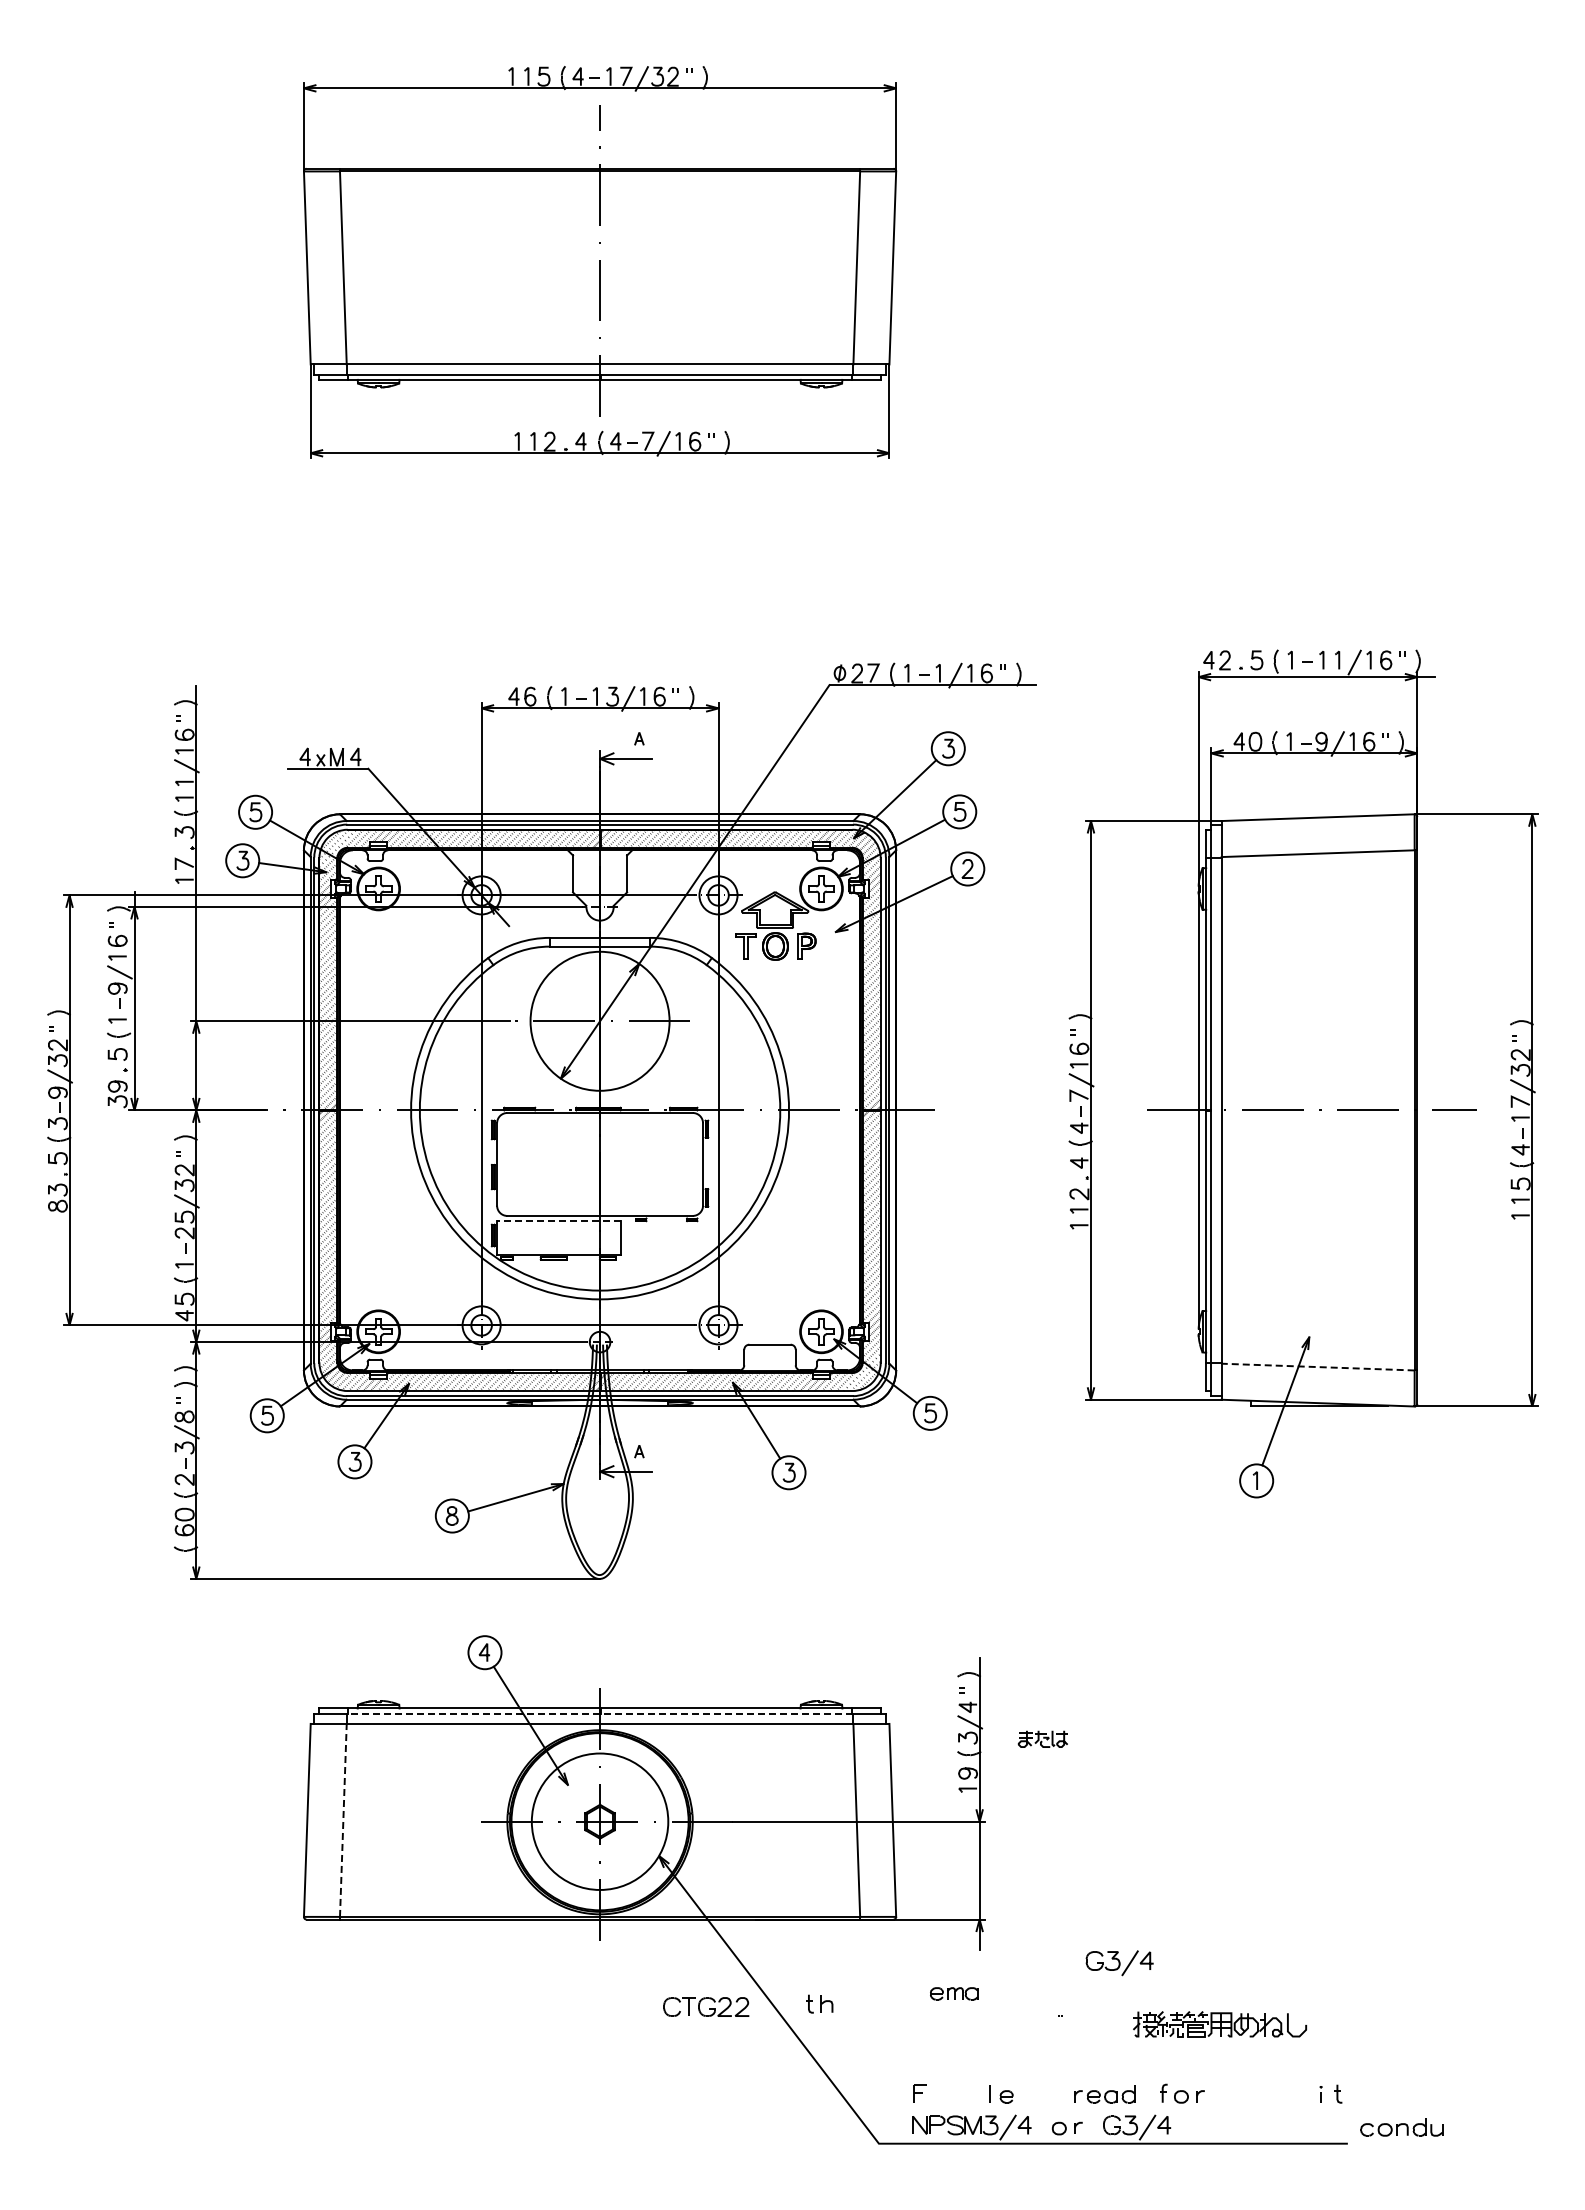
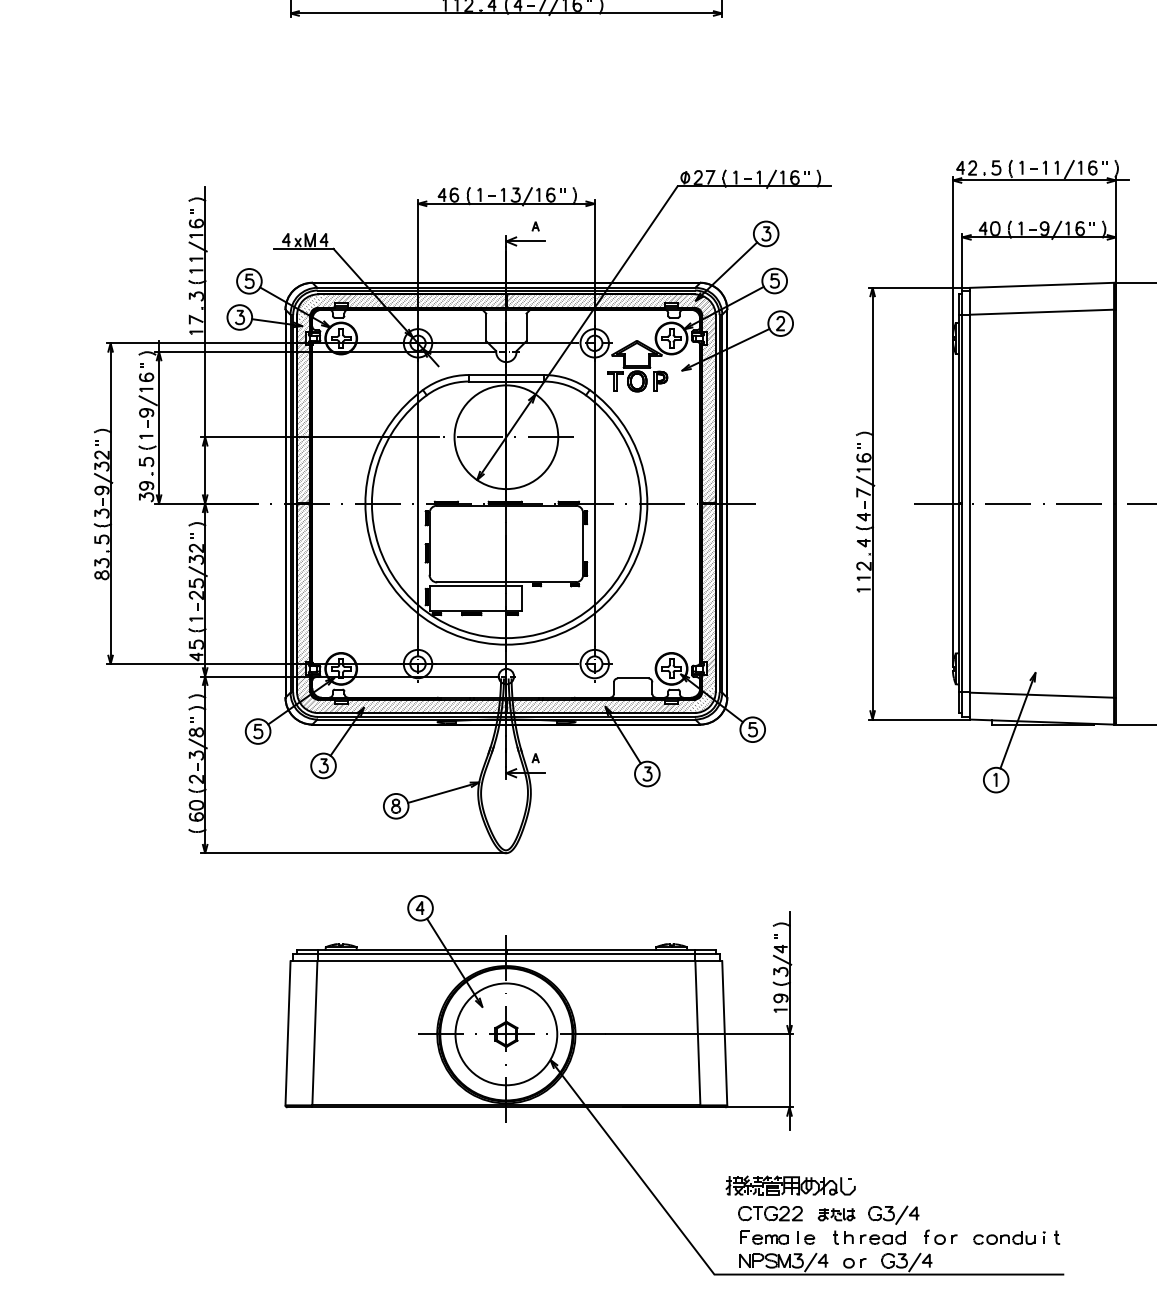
line: (558, 1221) -> (475, 586), dashed -> solid
line: (1318, 1367) -> (1042, 695), dashed -> solid
line: (600, 1713) -> (506, 953), dashed -> solid
part: (1042, 1738) -> (836, 1213), moved
line: (343, 1820) -> (314, 1033), dashed -> solid
part: (1119, 1963) -> (893, 1215), moved
part: (954, 1993) -> (770, 1239), moved
part: (819, 2003) -> (843, 1237), moved
part: (706, 2006) -> (770, 1213), moved
part: (1220, 2024) -> (790, 1185), moved
part: (1401, 2127) -> (1004, 1237), moved

